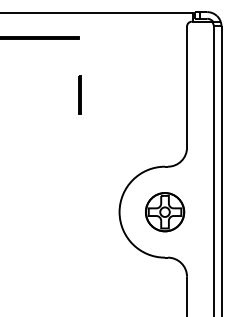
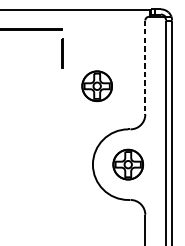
line: (187, 87) -> (145, 67), solid -> dashed
line: (79, 94) -> (61, 53), moved
part: (125, 111) -> (97, 86), added

